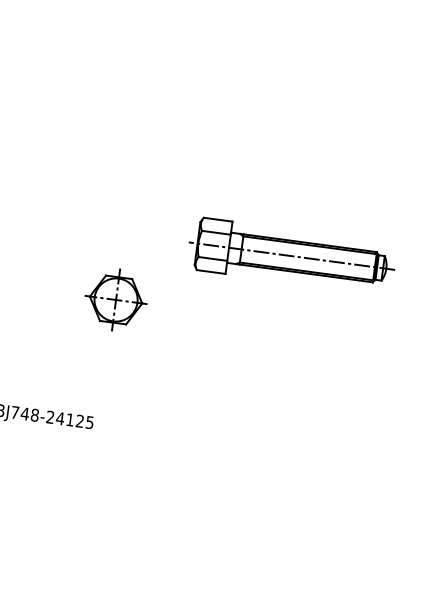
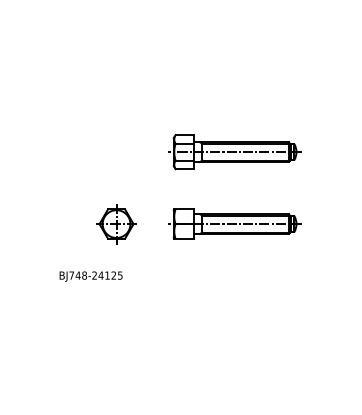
part: (115, 300) -> (116, 224), moved
part: (276, 365) -> (234, 223), added

